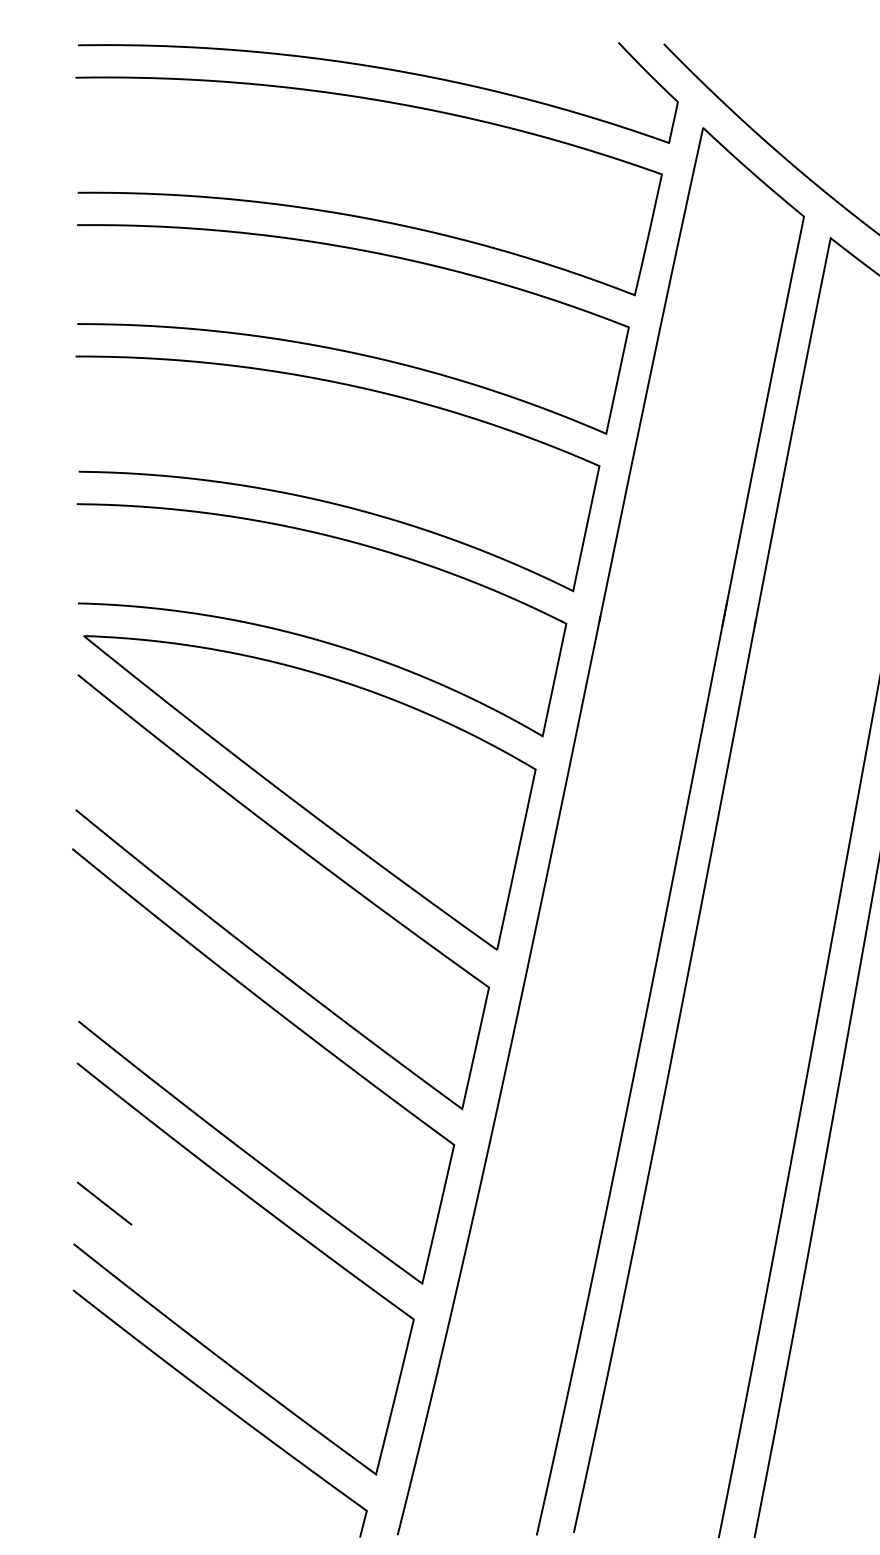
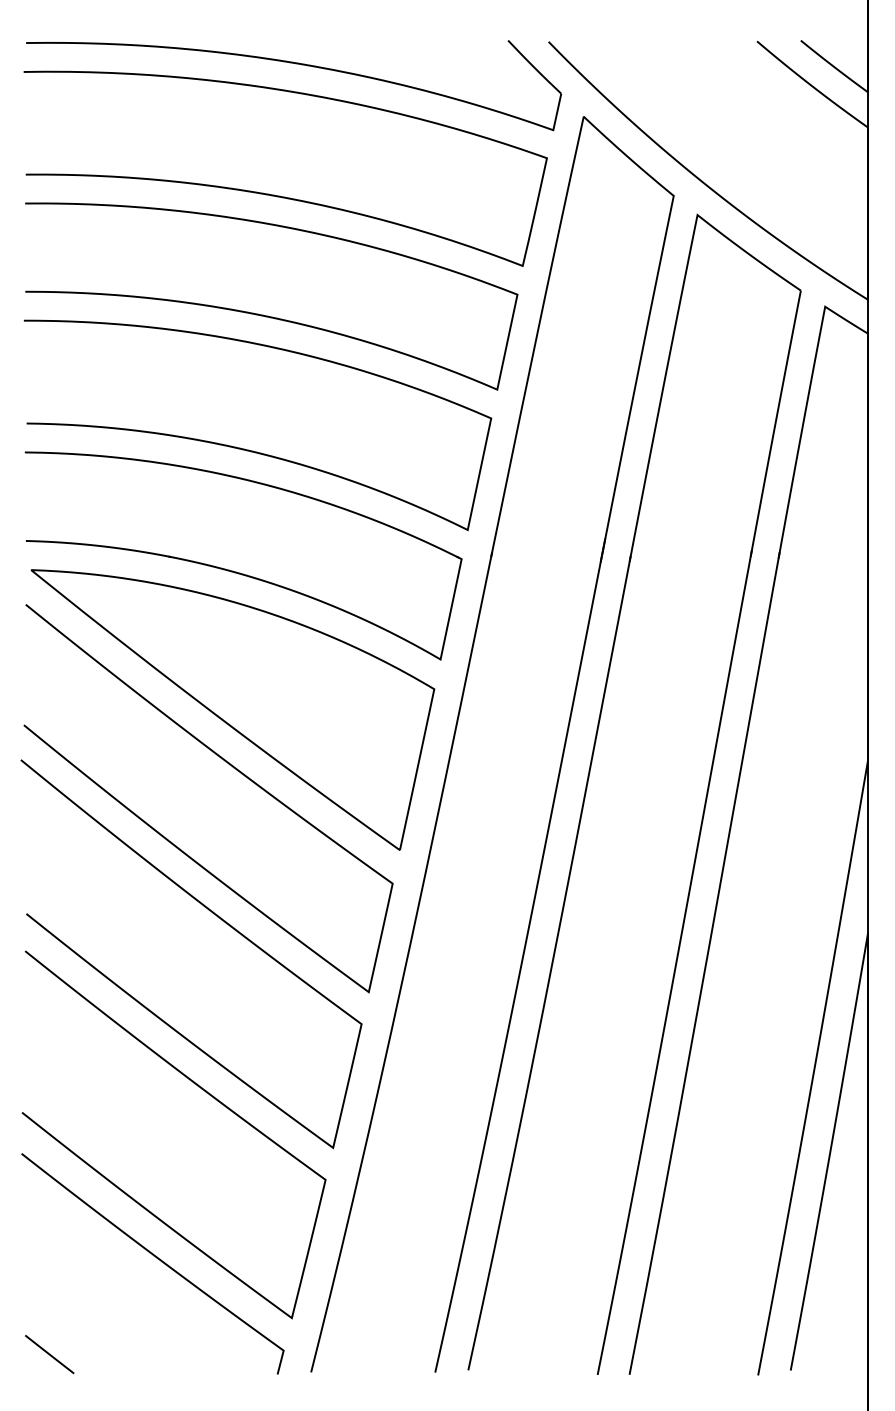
line: (104, 1203) -> (49, 1354), moved

